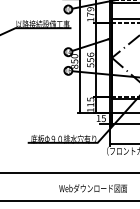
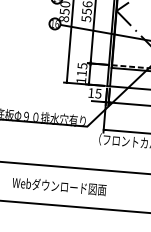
text: (92, 188) -> (58, 186), moved

